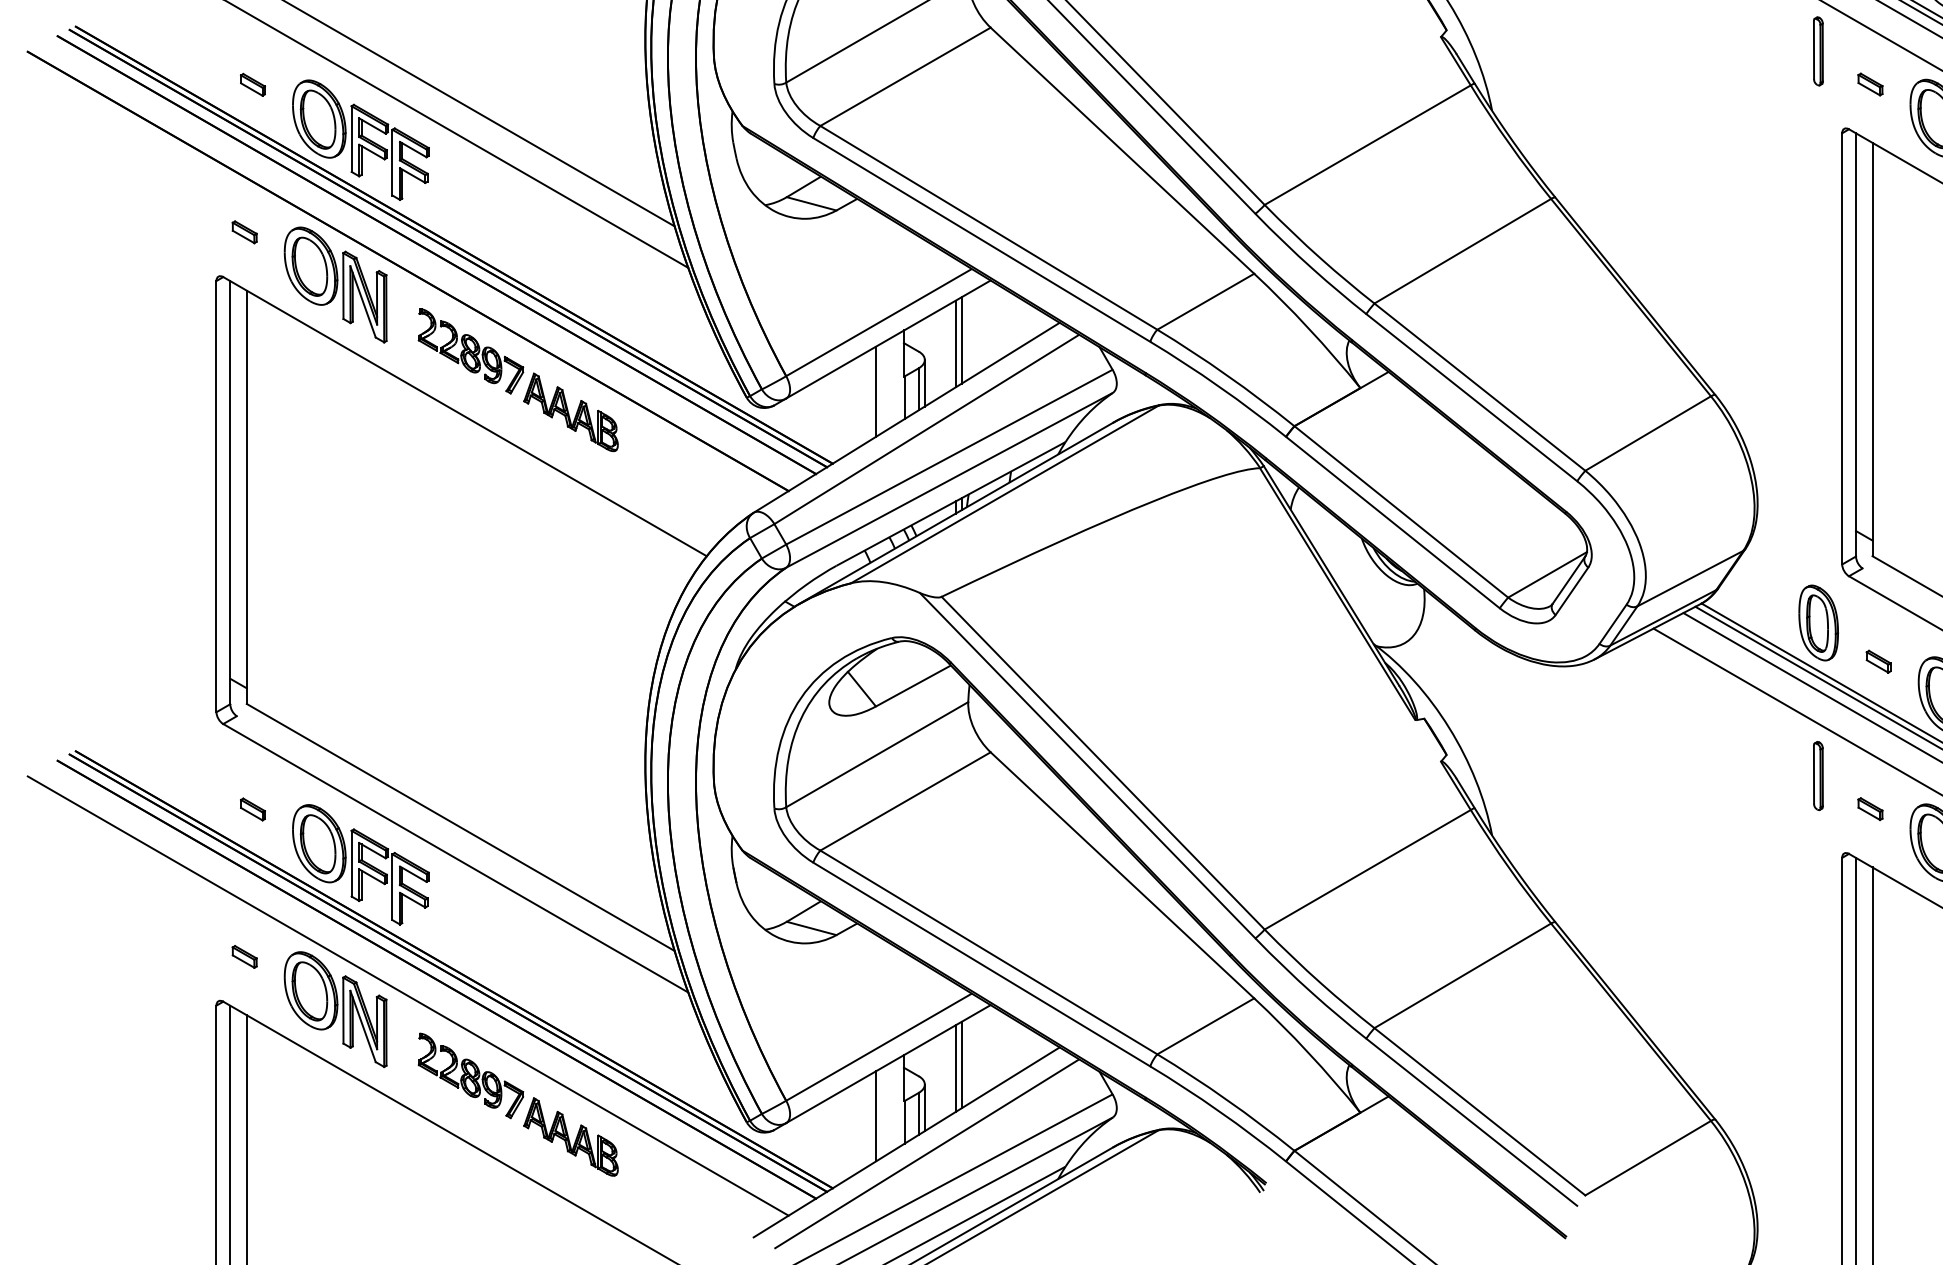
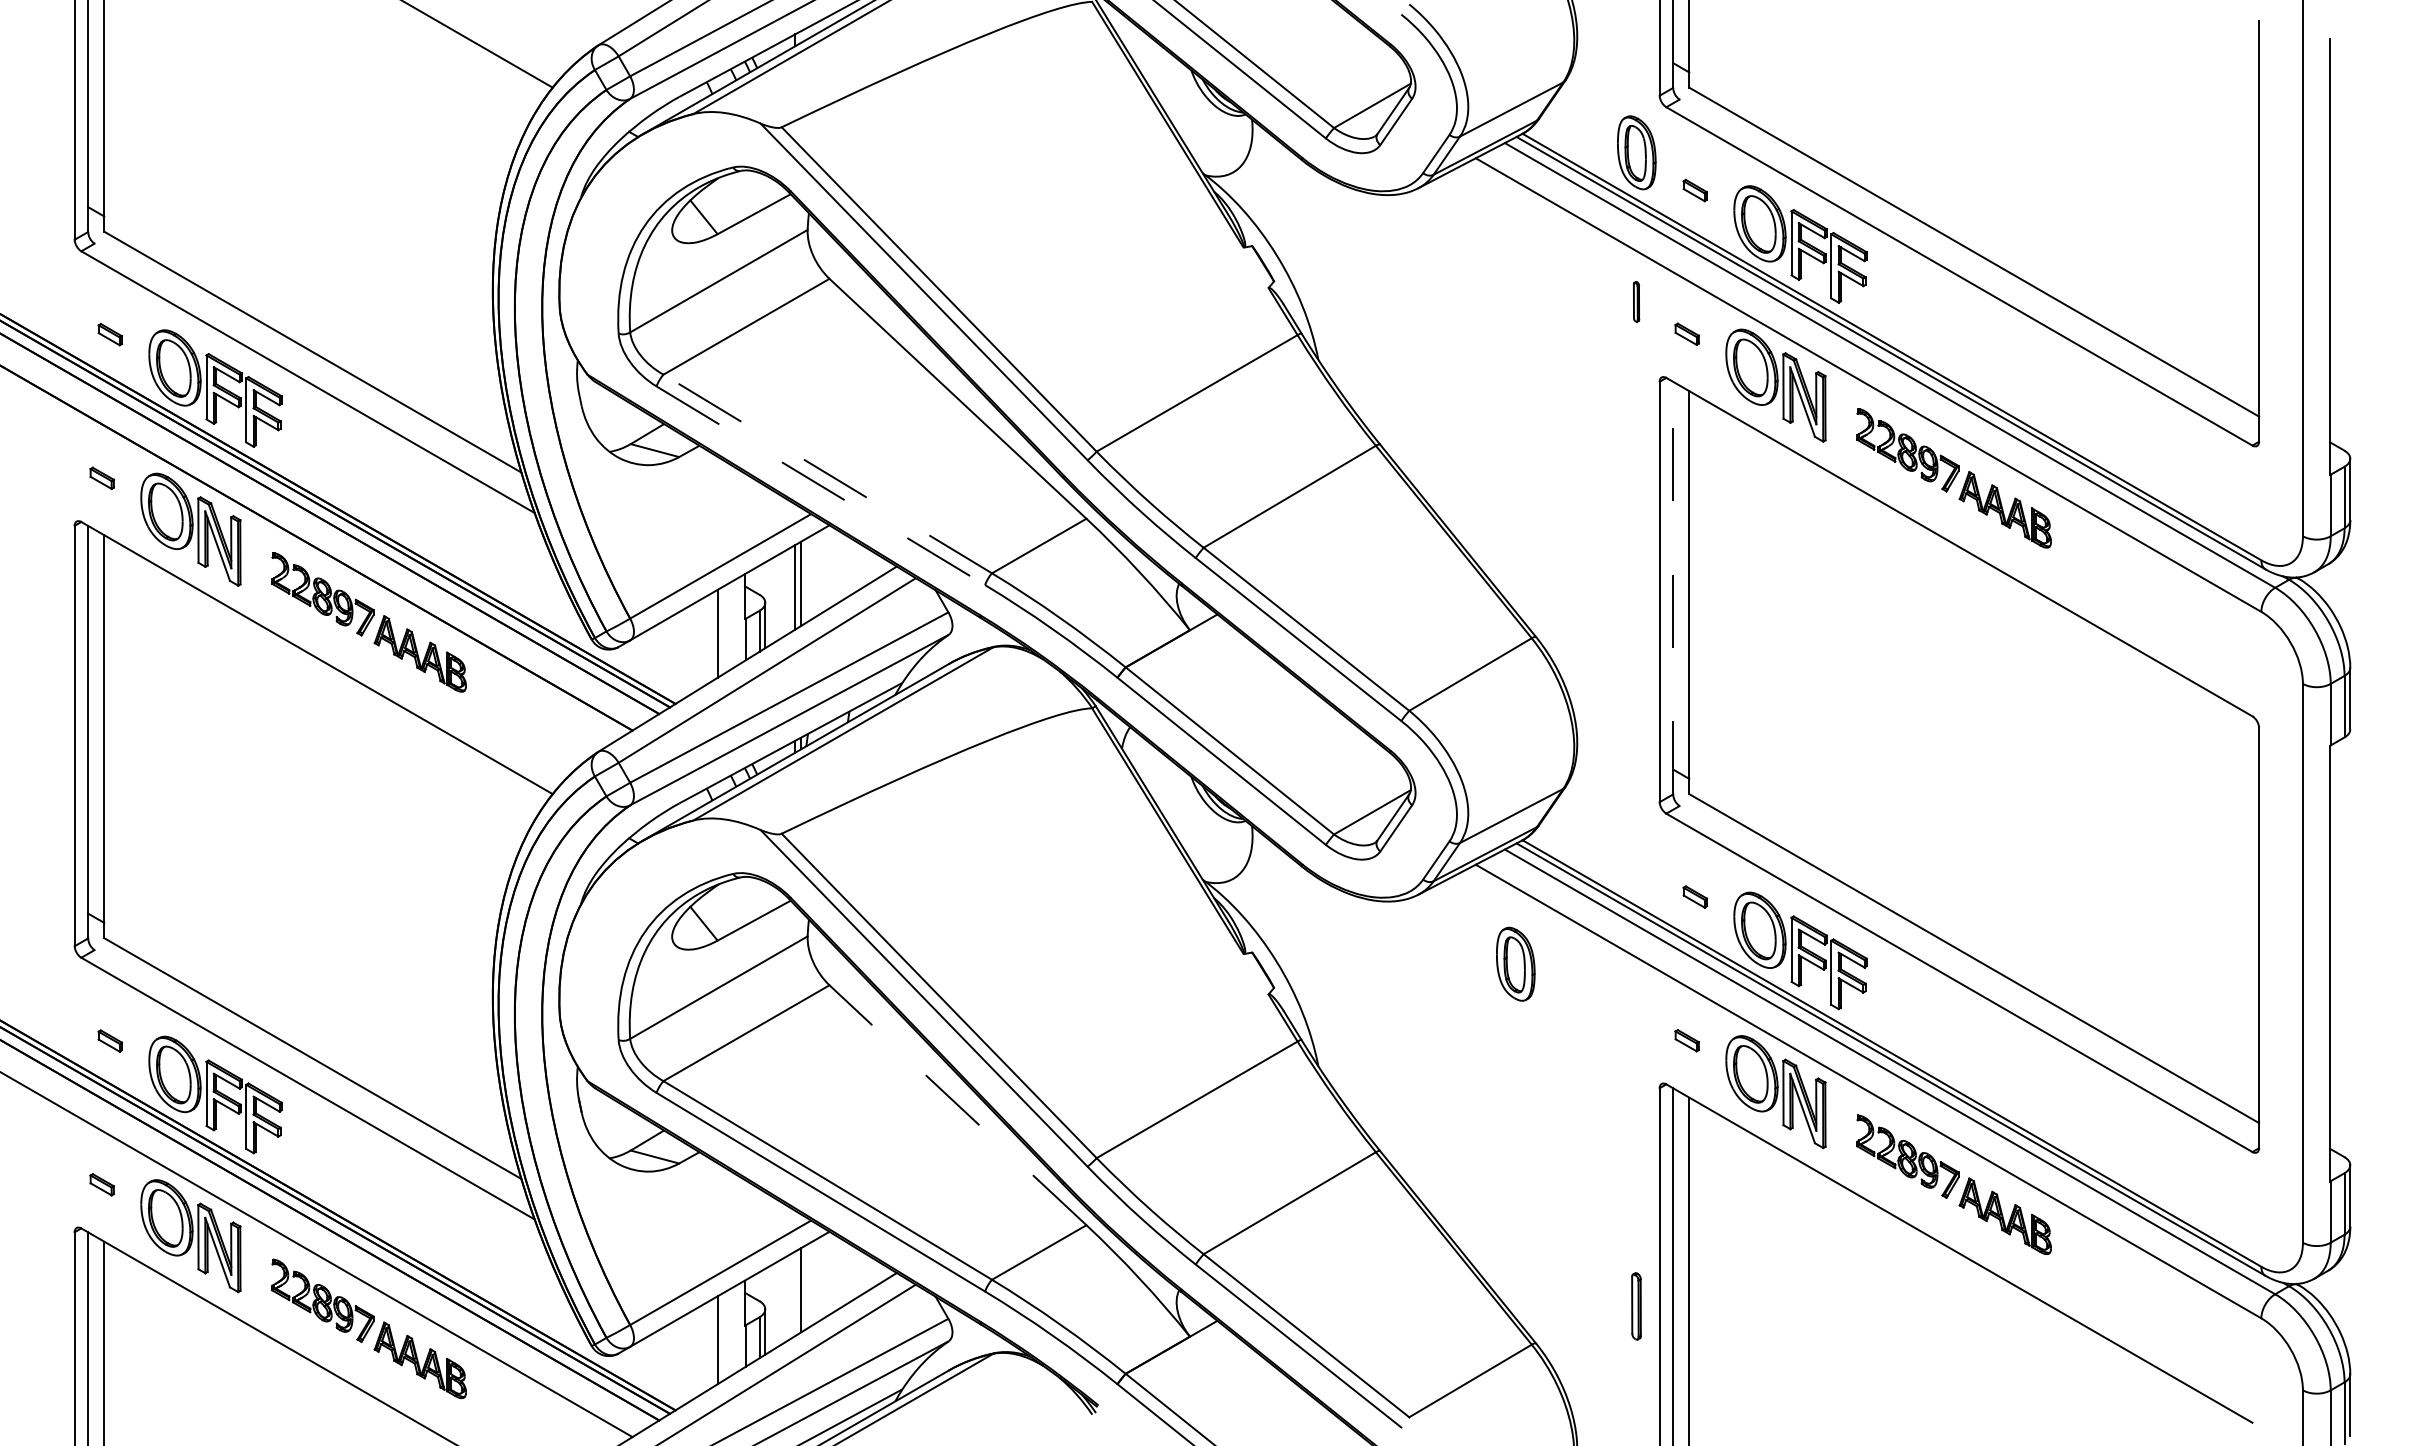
part: (1818, 50) -> (1636, 301), size x0.6
line: (988, 228) -> (827, 474), solid -> dashed
line: (981, 239) -> (820, 485), solid -> dashed
line: (1856, 344) -> (1673, 587), solid -> dashed
part: (1818, 622) -> (1515, 963), moved
part: (1818, 776) -> (1636, 1306), moved
line: (1121, 875) -> (957, 1105), solid -> dashed
line: (955, 1068) -> (795, 1293), removed

